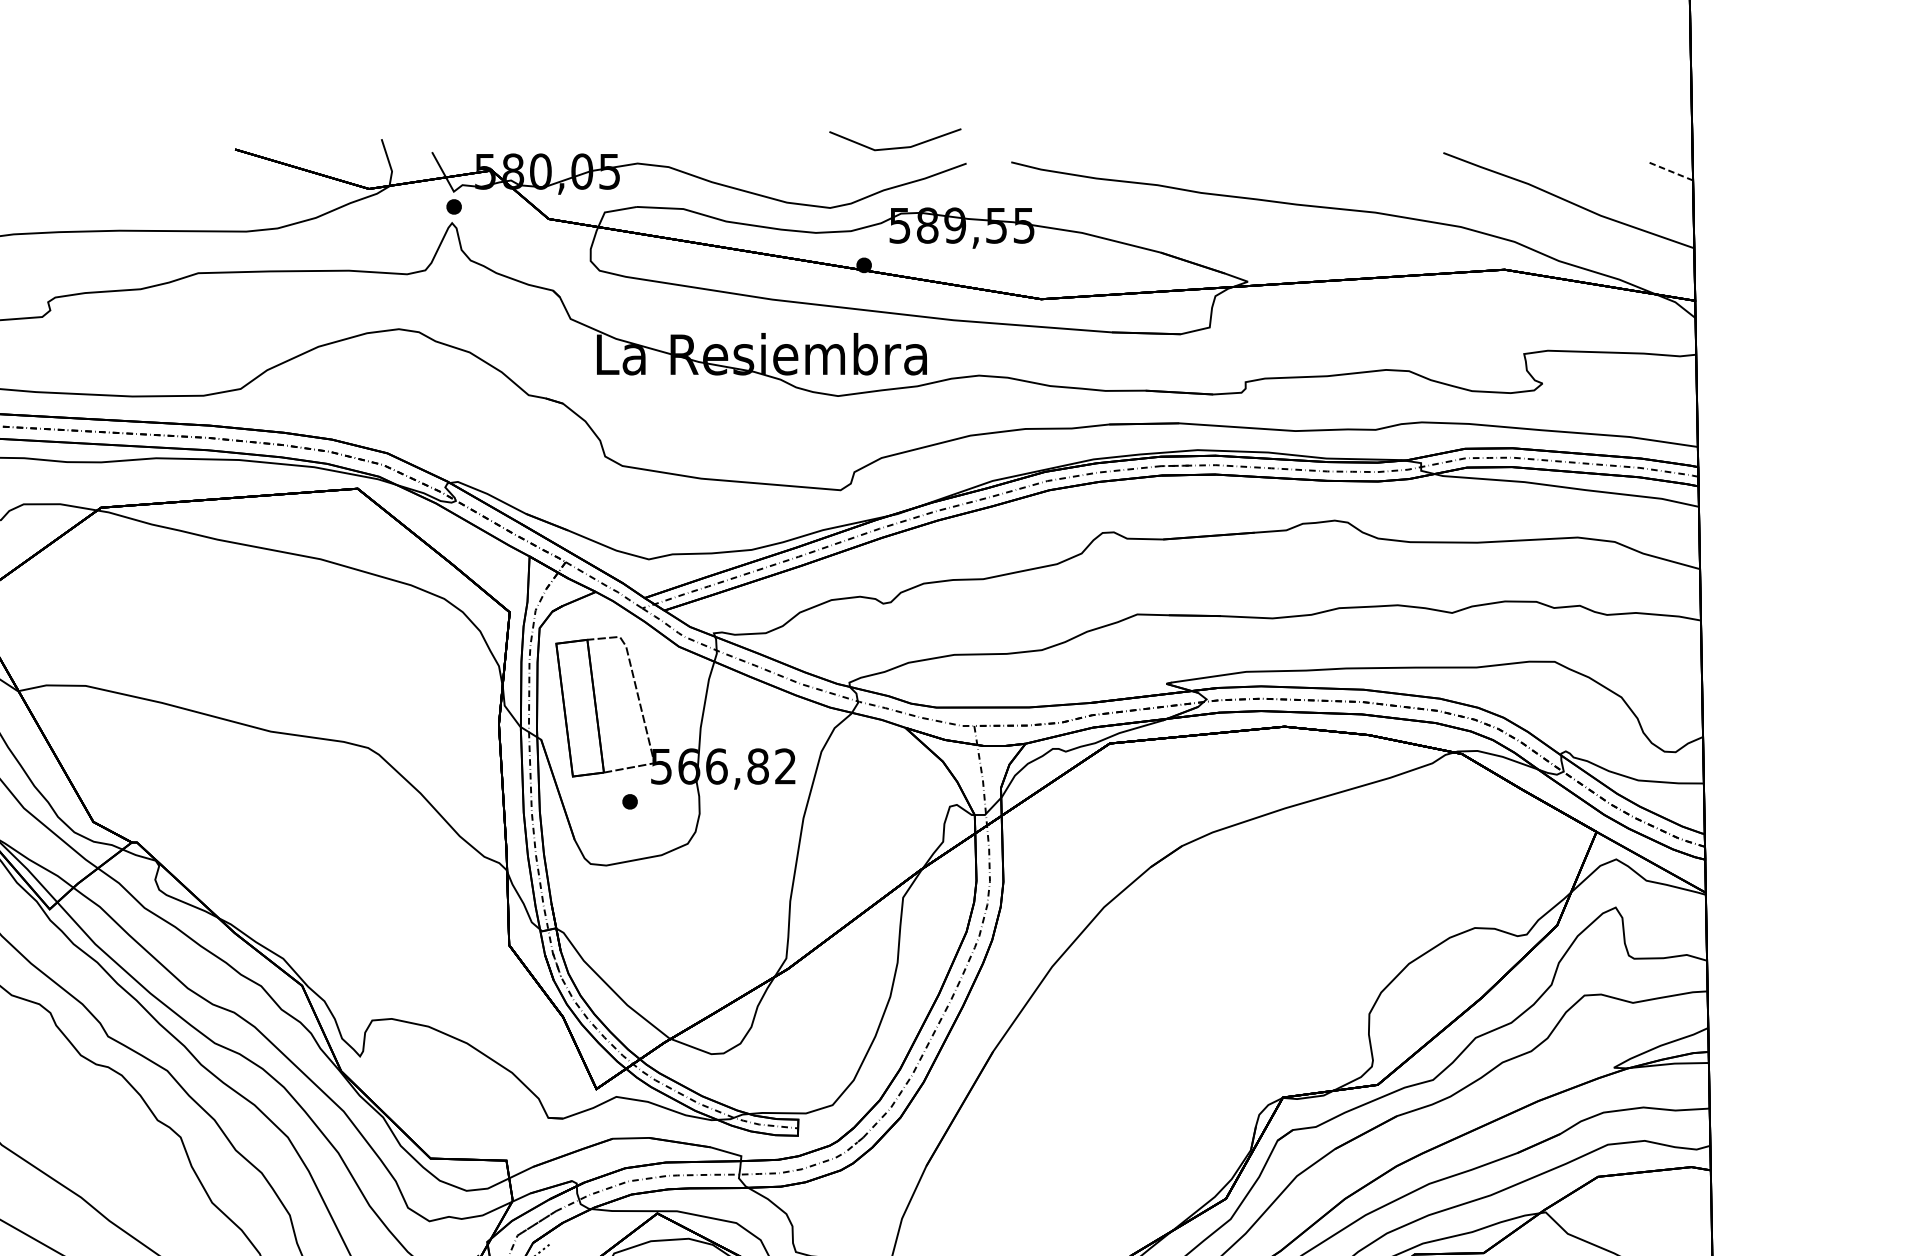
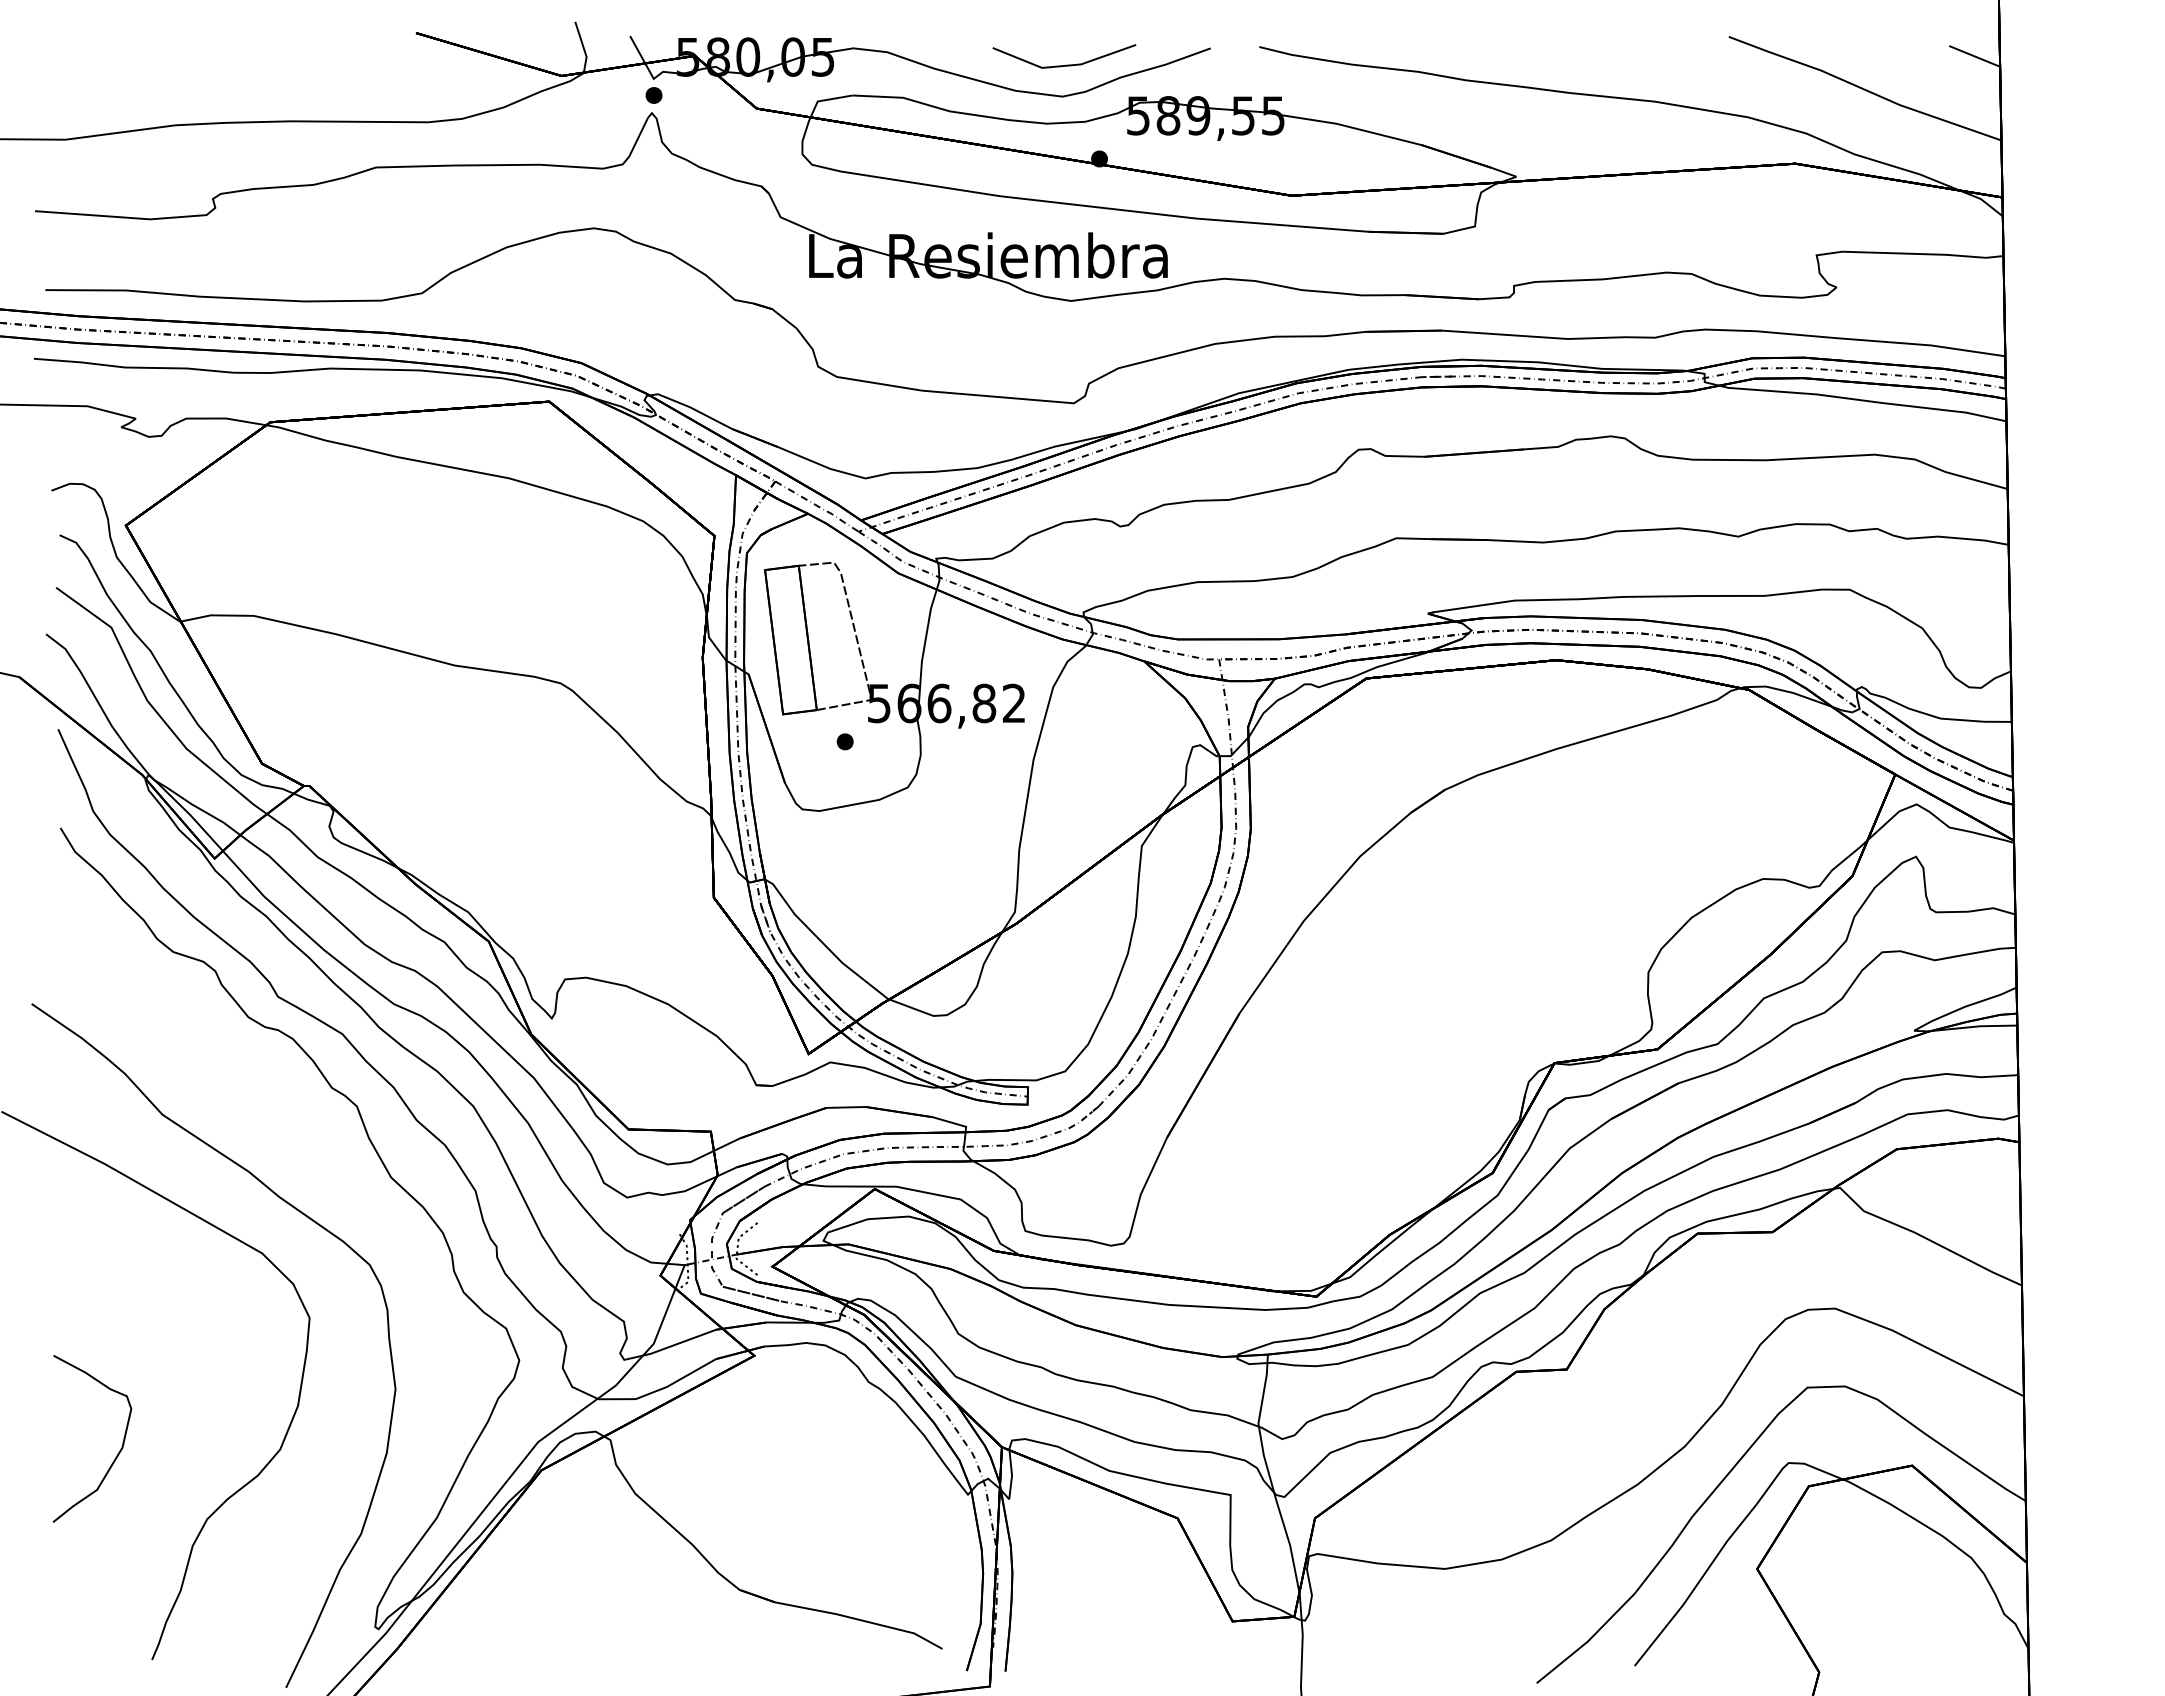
line: (896, 147) -> (1065, 64), moved
line: (1669, 171) -> (1974, 56), dashed -> solid

